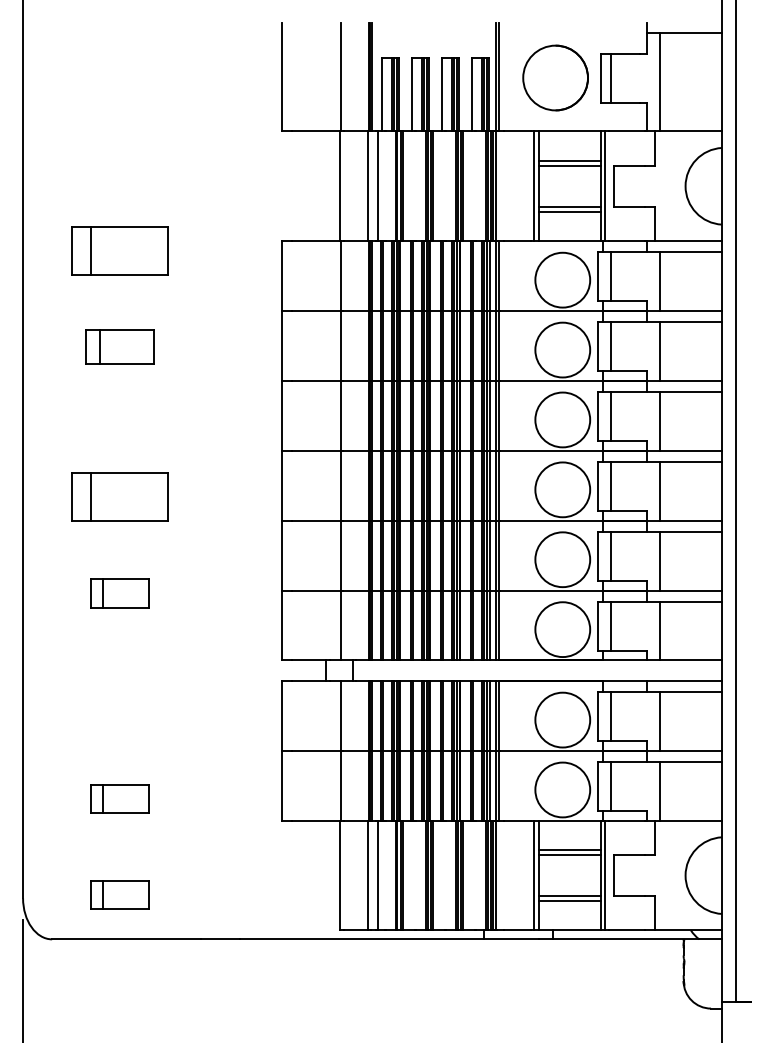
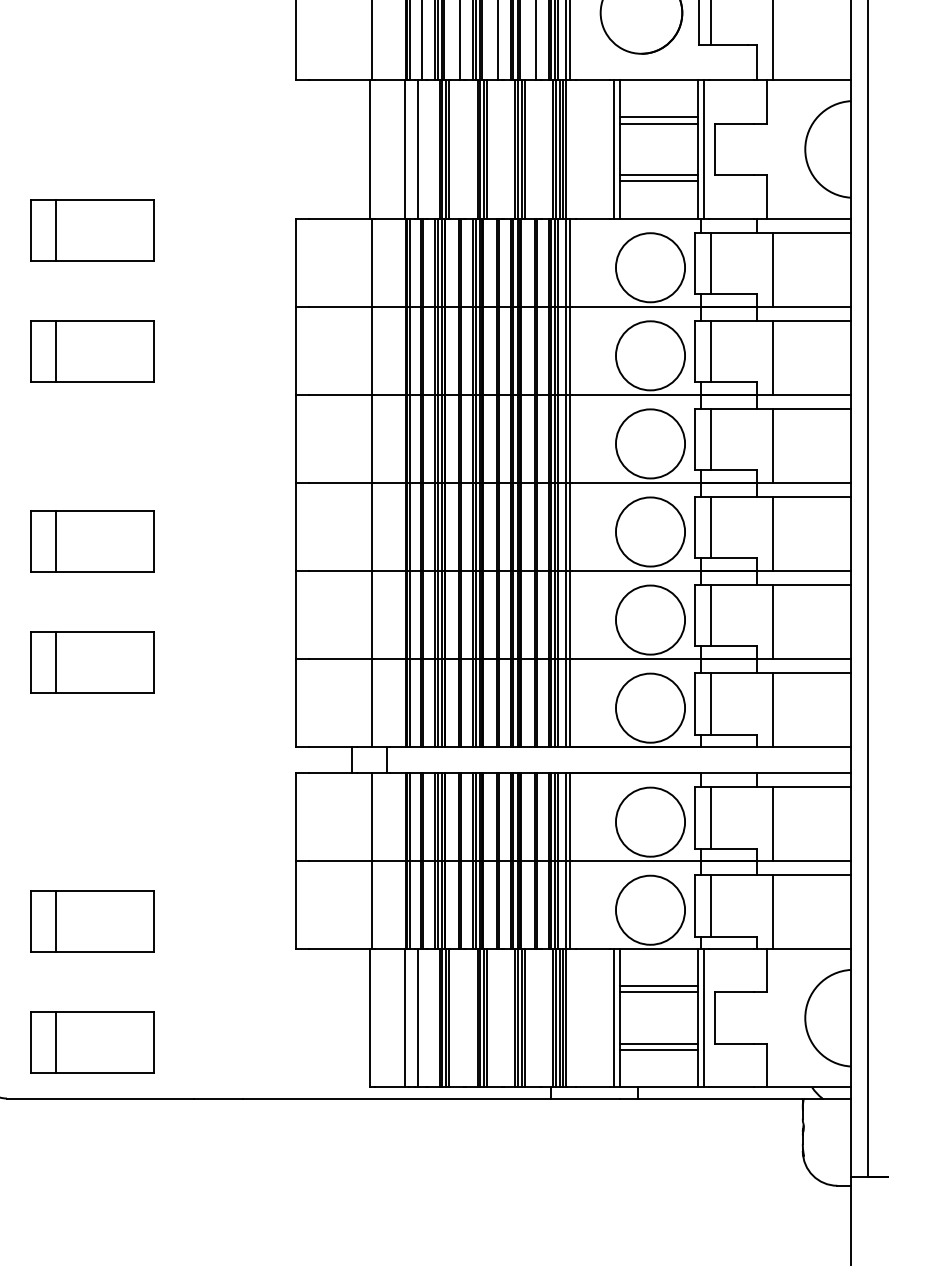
part: (119, 346) -> (91, 351), size x1.43
part: (119, 592) -> (91, 661), size x1.67
part: (119, 798) -> (91, 920), size x1.67
part: (119, 894) -> (91, 1041), size x1.67

